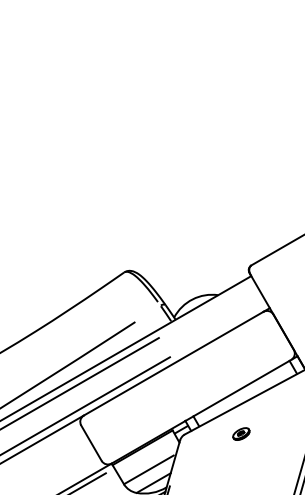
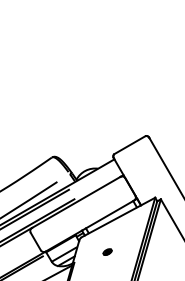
part: (241, 432) -> (107, 251), moved

